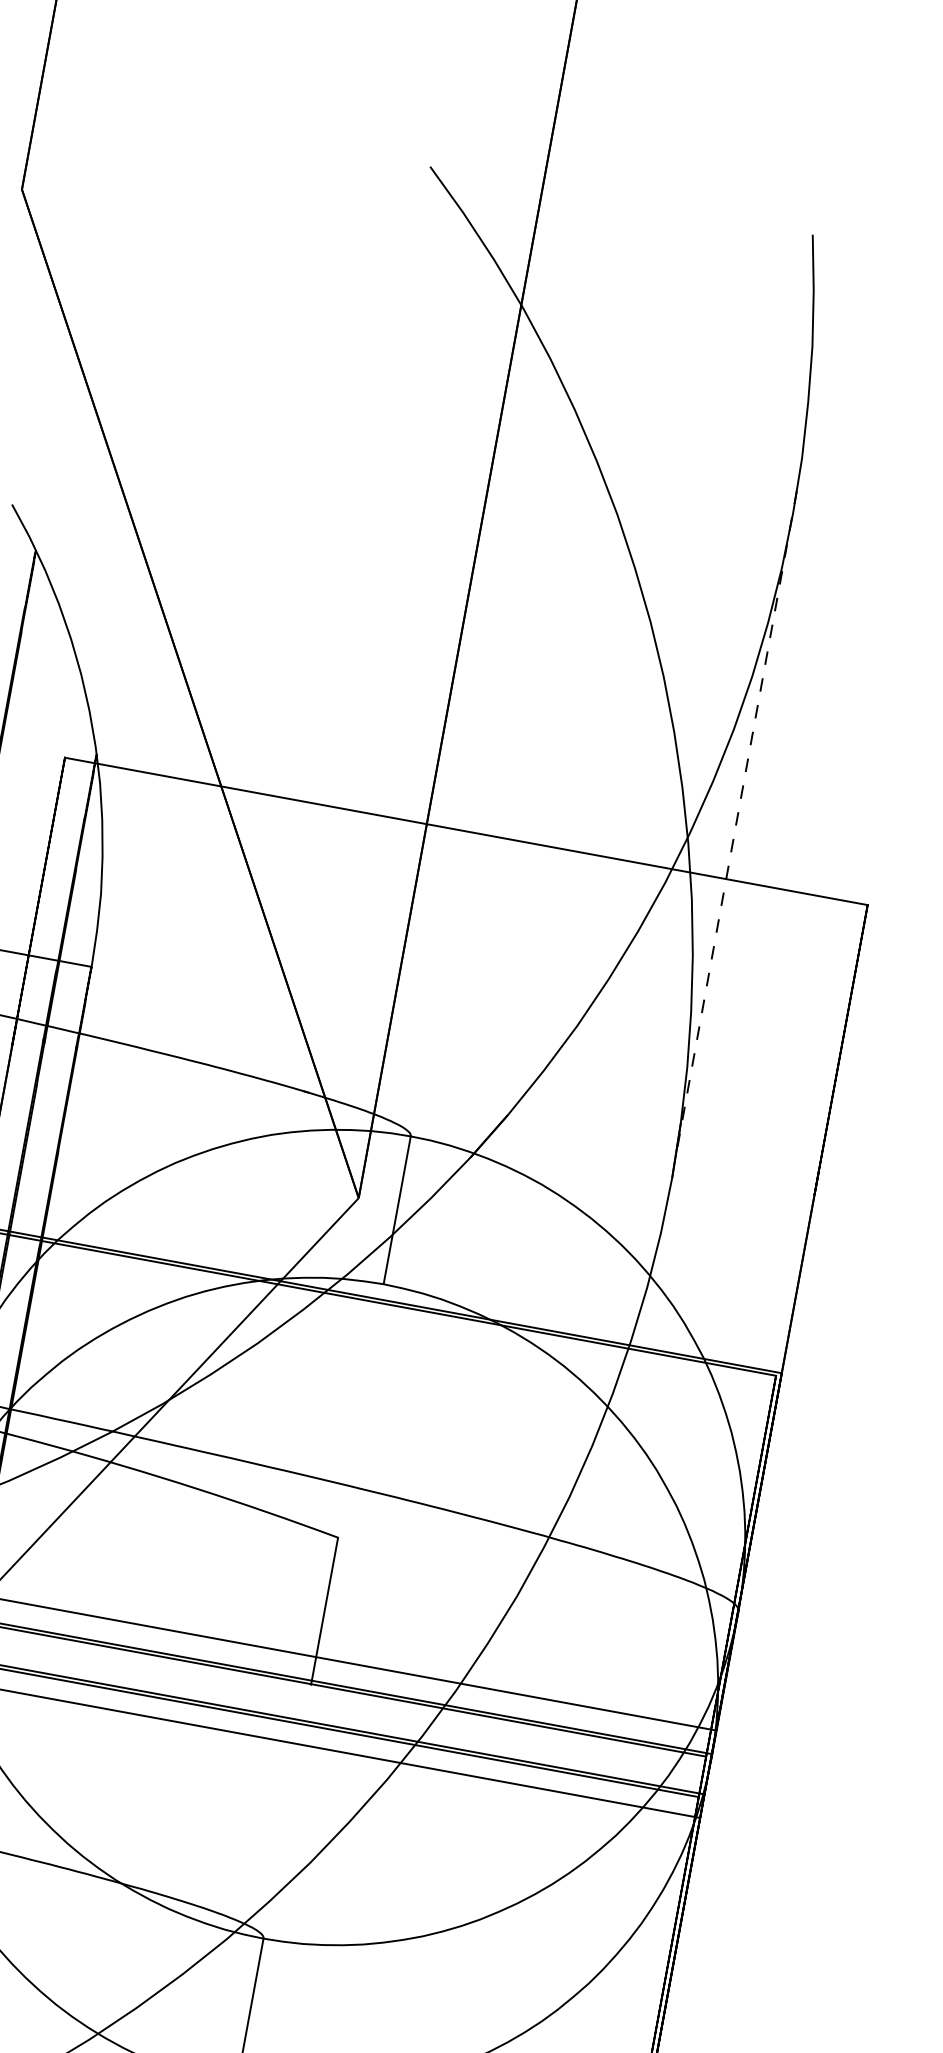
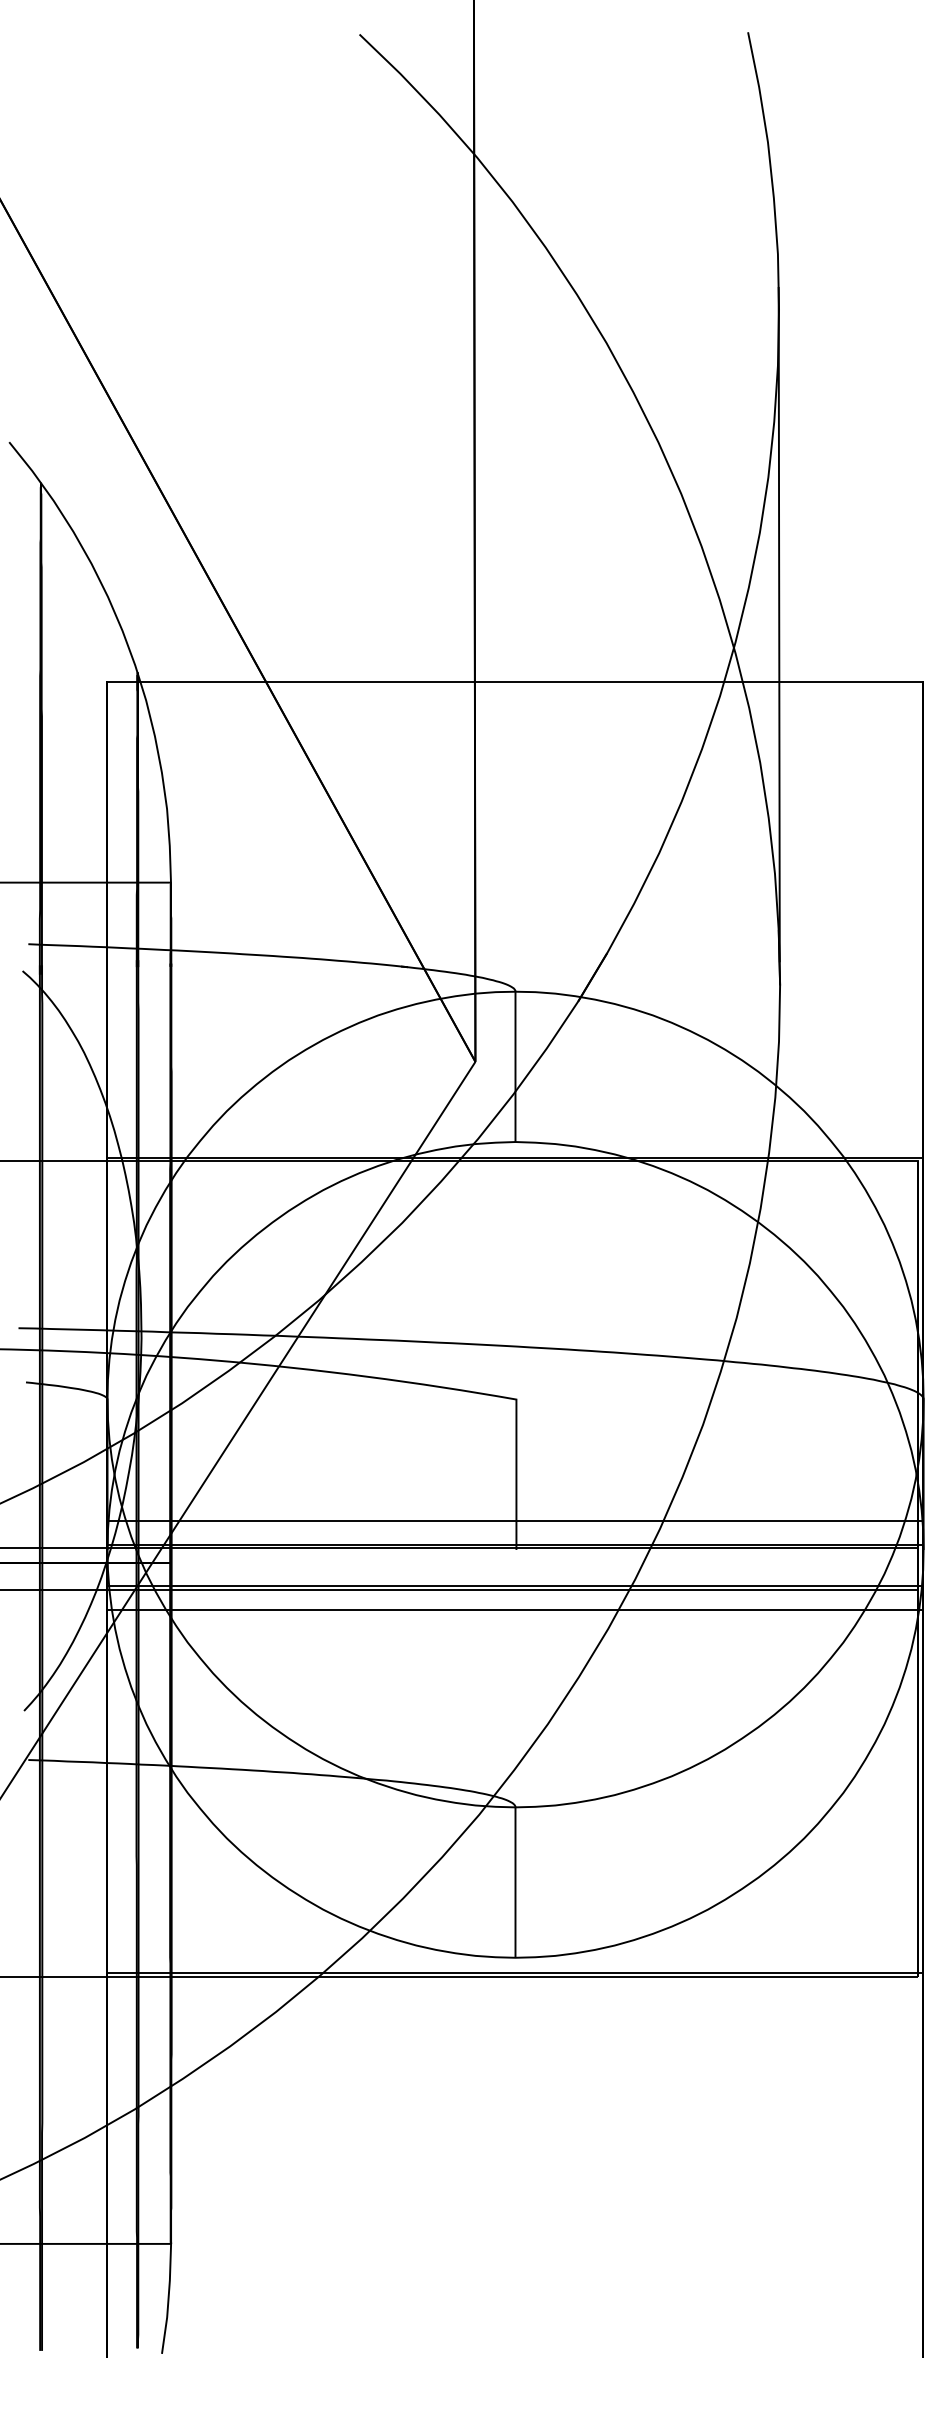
line: (736, 822) -> (779, 624), dashed -> solid

